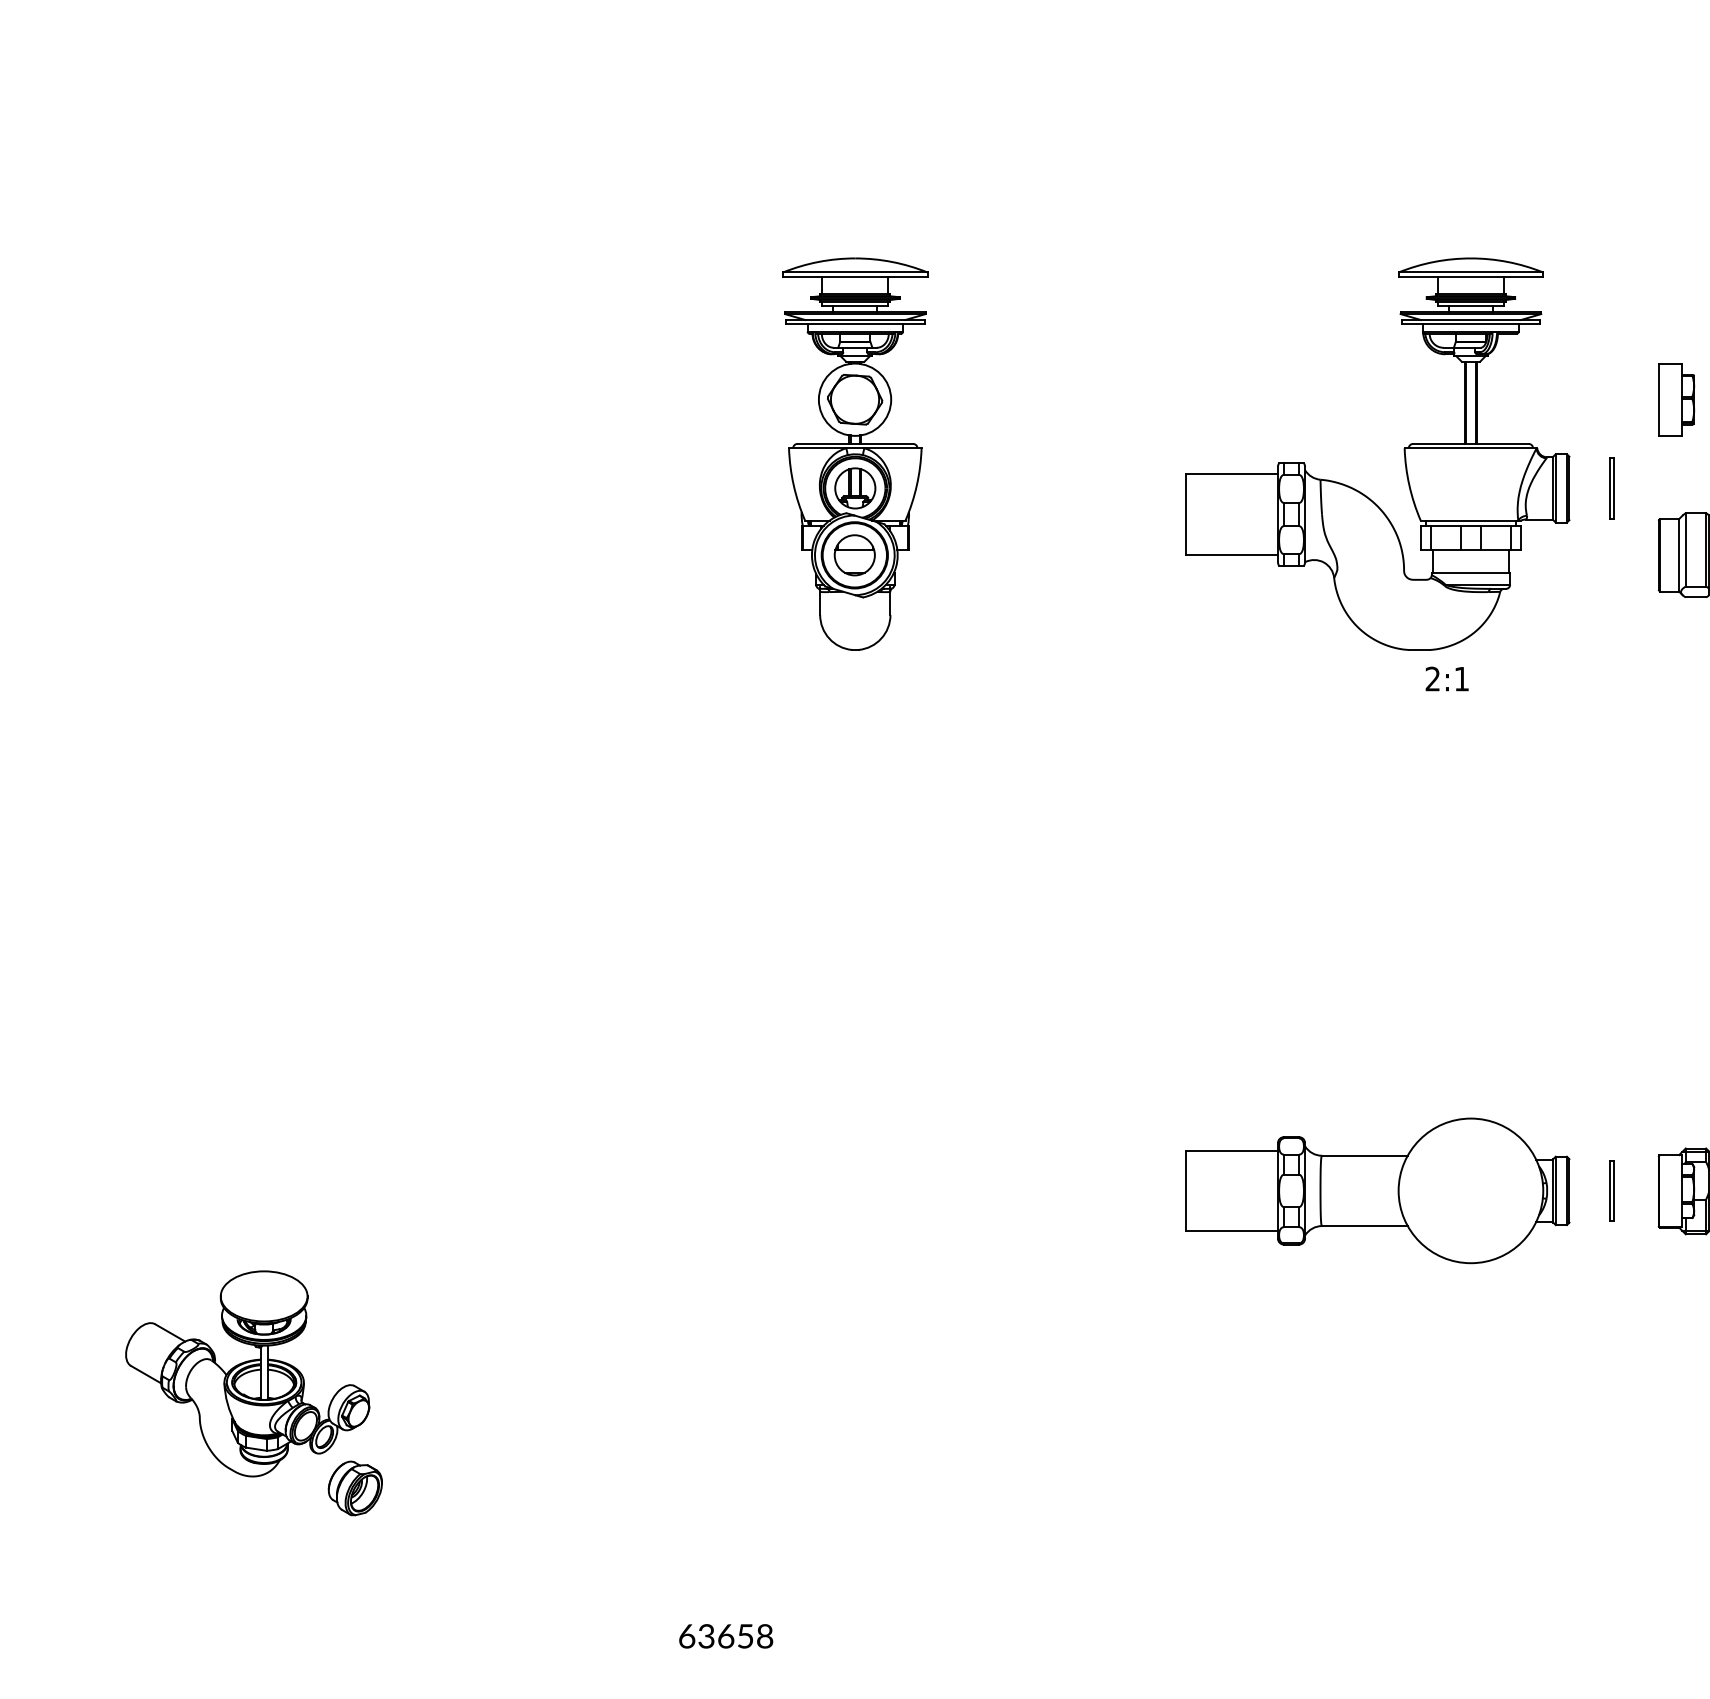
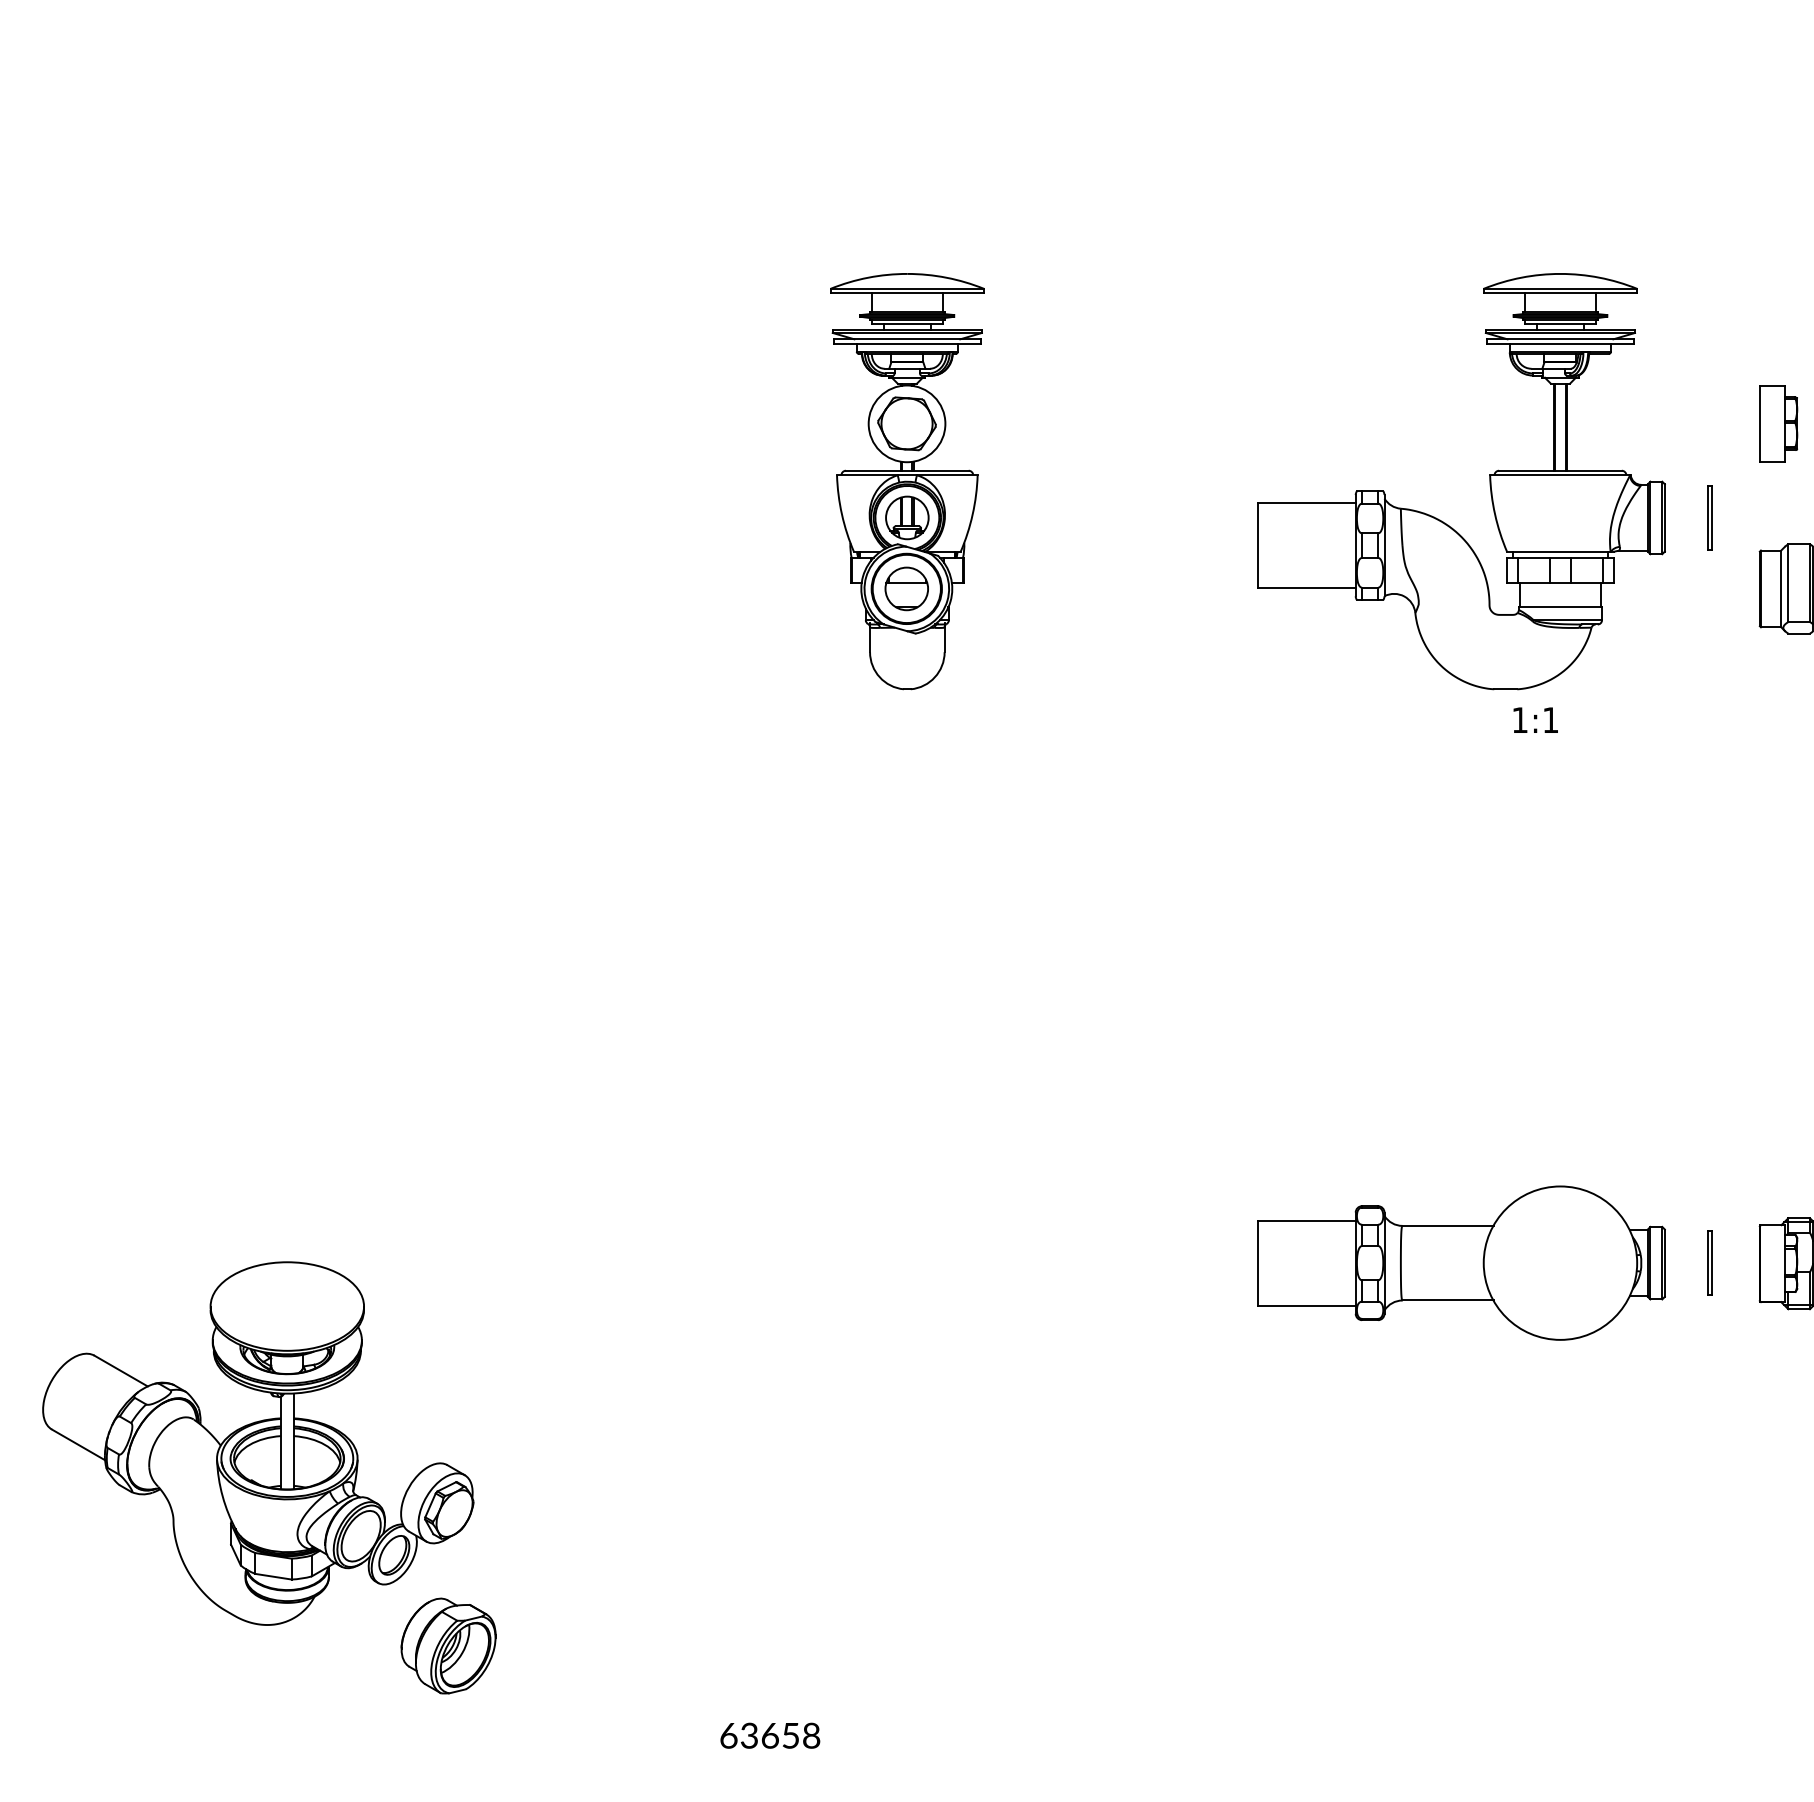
text: (1432, 678) -> (1519, 719), 2:1 -> 1:1
part: (254, 1392) -> (269, 1477), size x1.67

